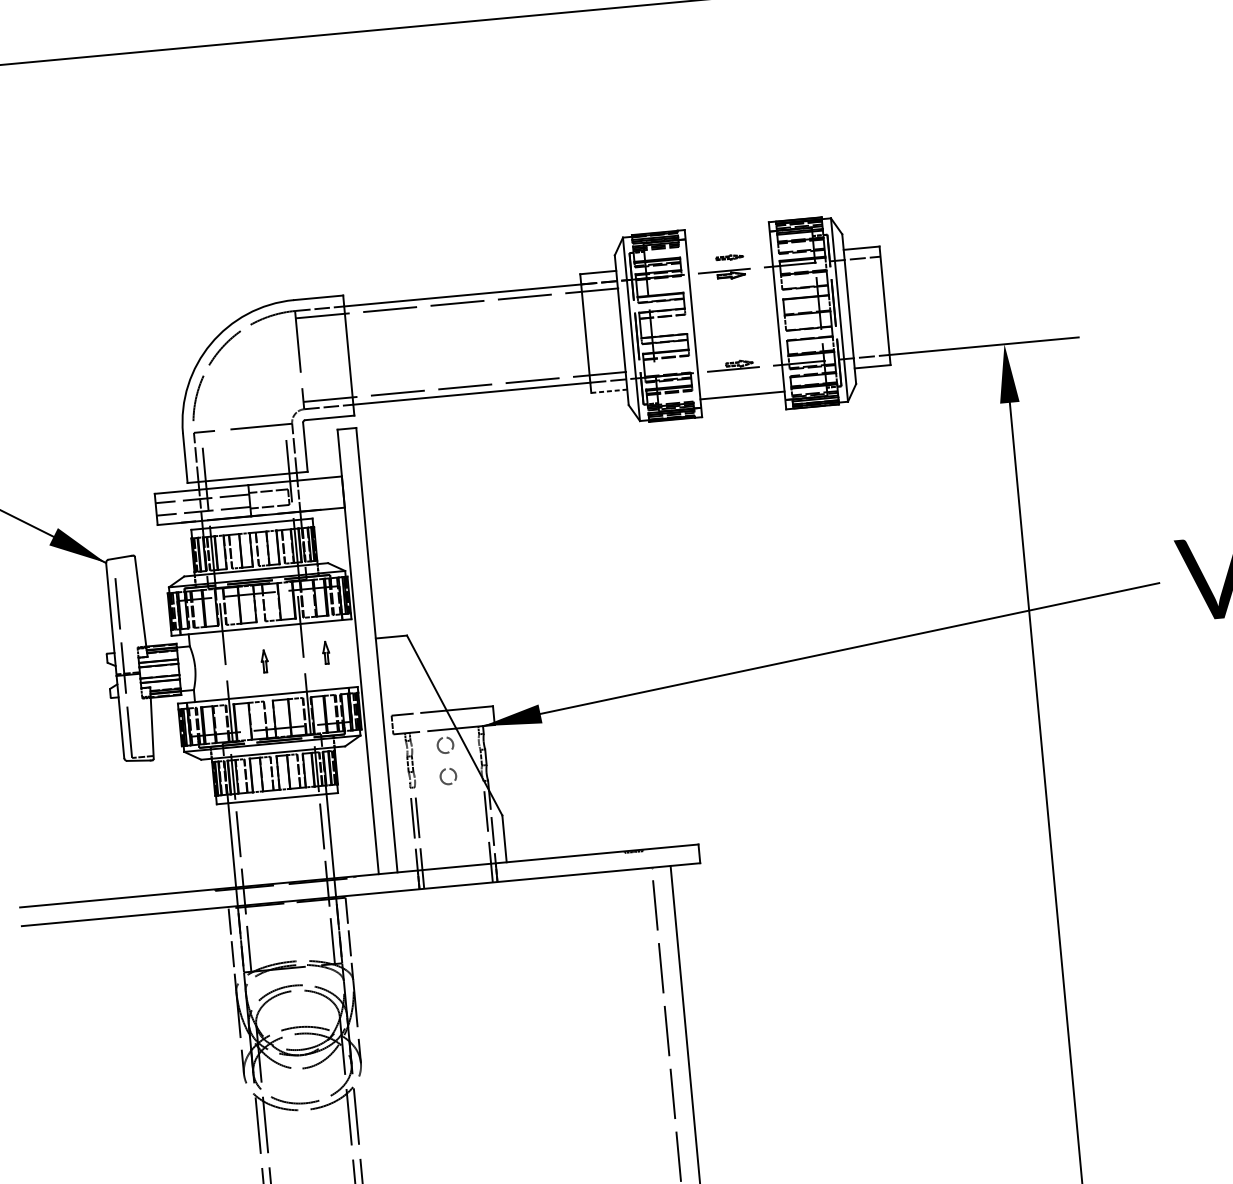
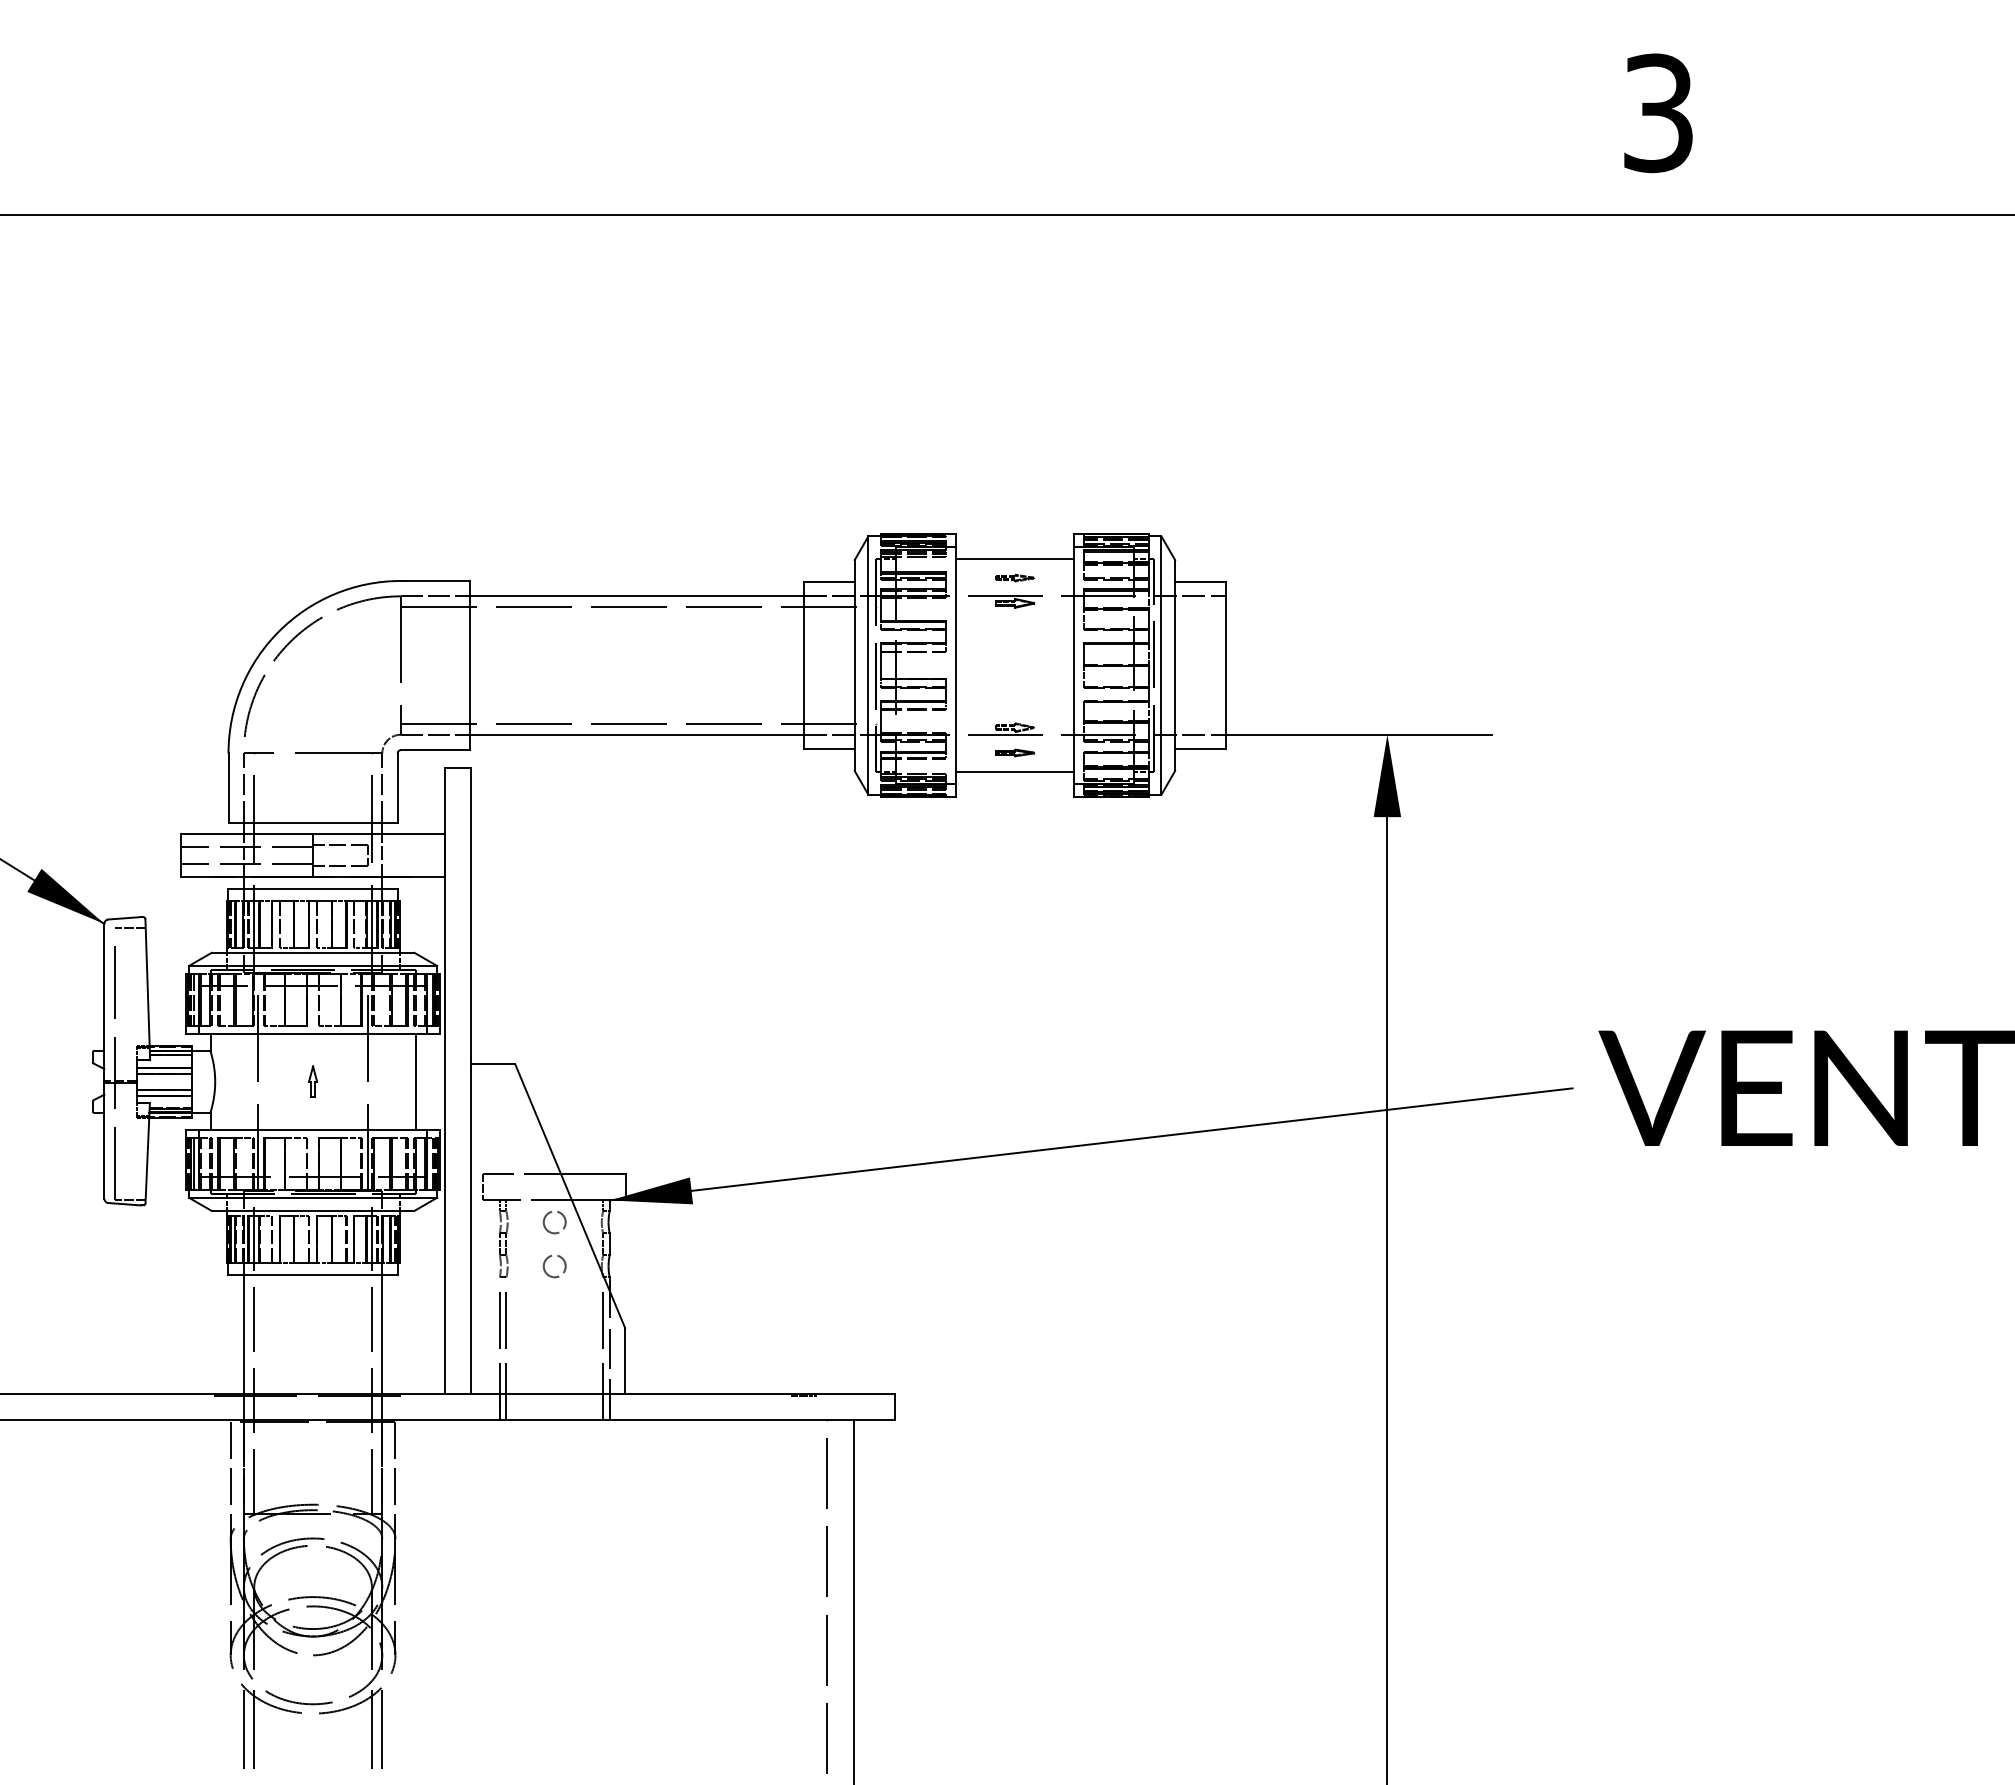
line: (728, 243) -> (1014, 558), added
part: (740, 381) -> (1014, 752), added
line: (609, 391) -> (829, 749), dashed -> solid
line: (124, 564) -> (130, 928), added
part: (326, 652) -> (400, 1077), removed
line: (337, 654) -> (415, 1081), added

